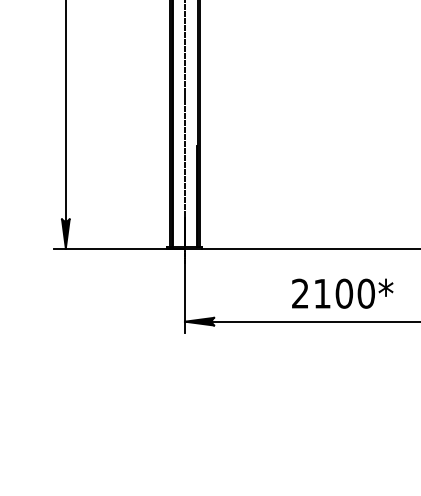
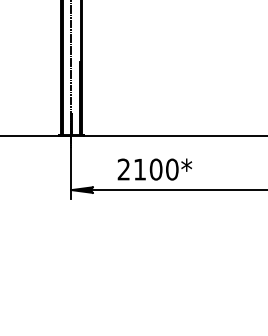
text: (342, 293) -> (154, 169), moved

